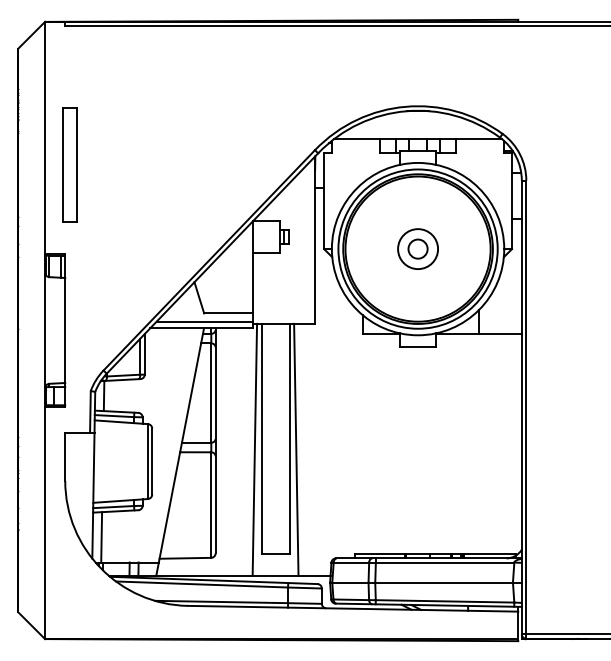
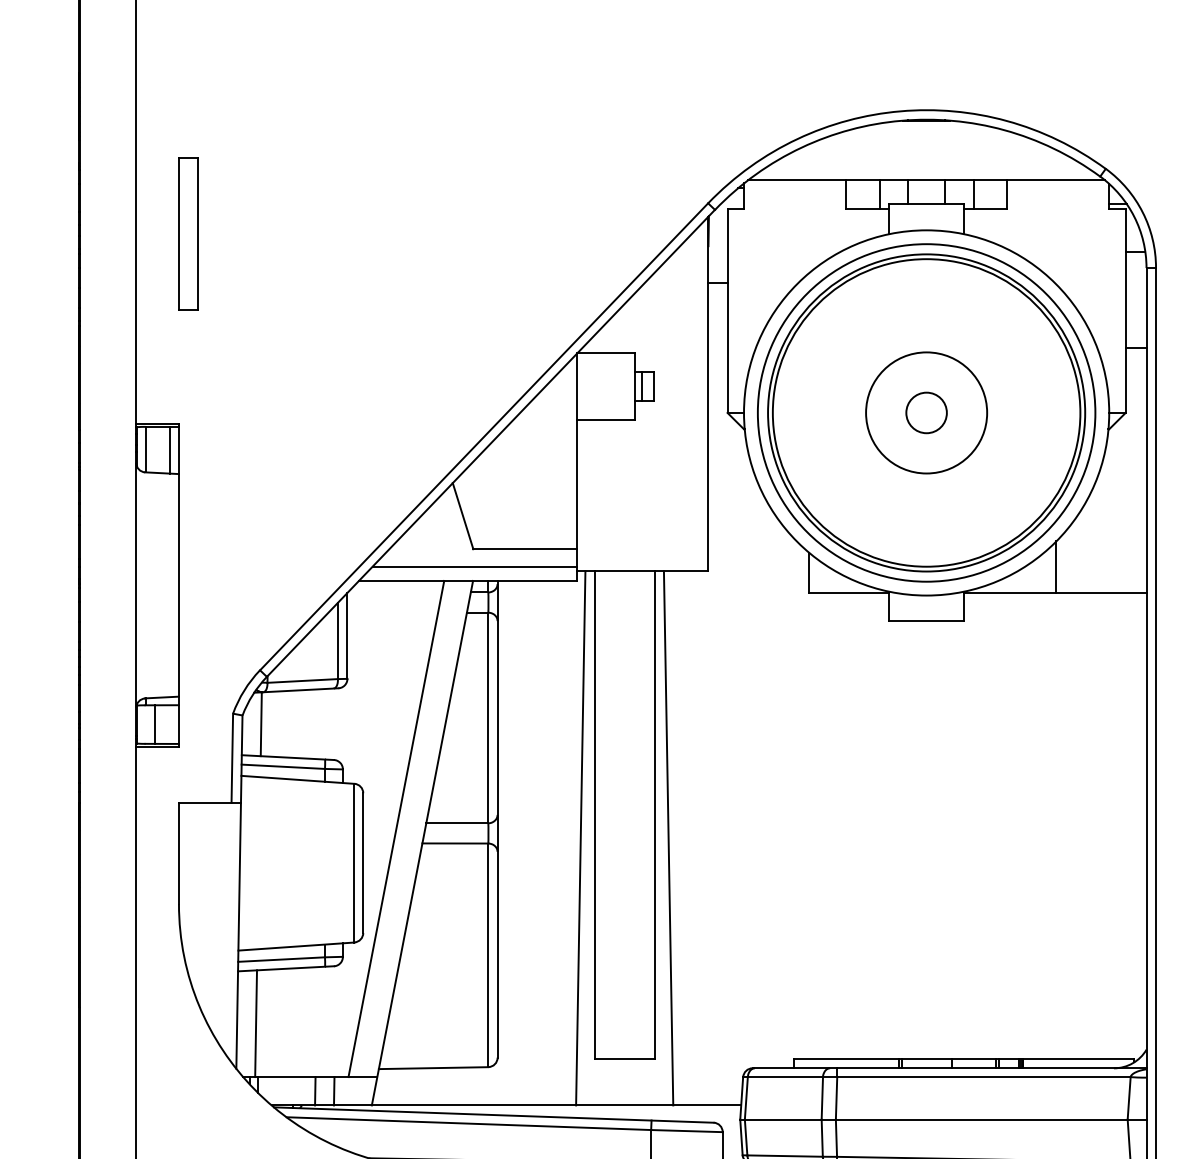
part: (69, 164) -> (187, 233), size x0.62
circle: (417, 248) -> (925, 411), size x1.43
line: (167, 445) -> (395, 829), added

